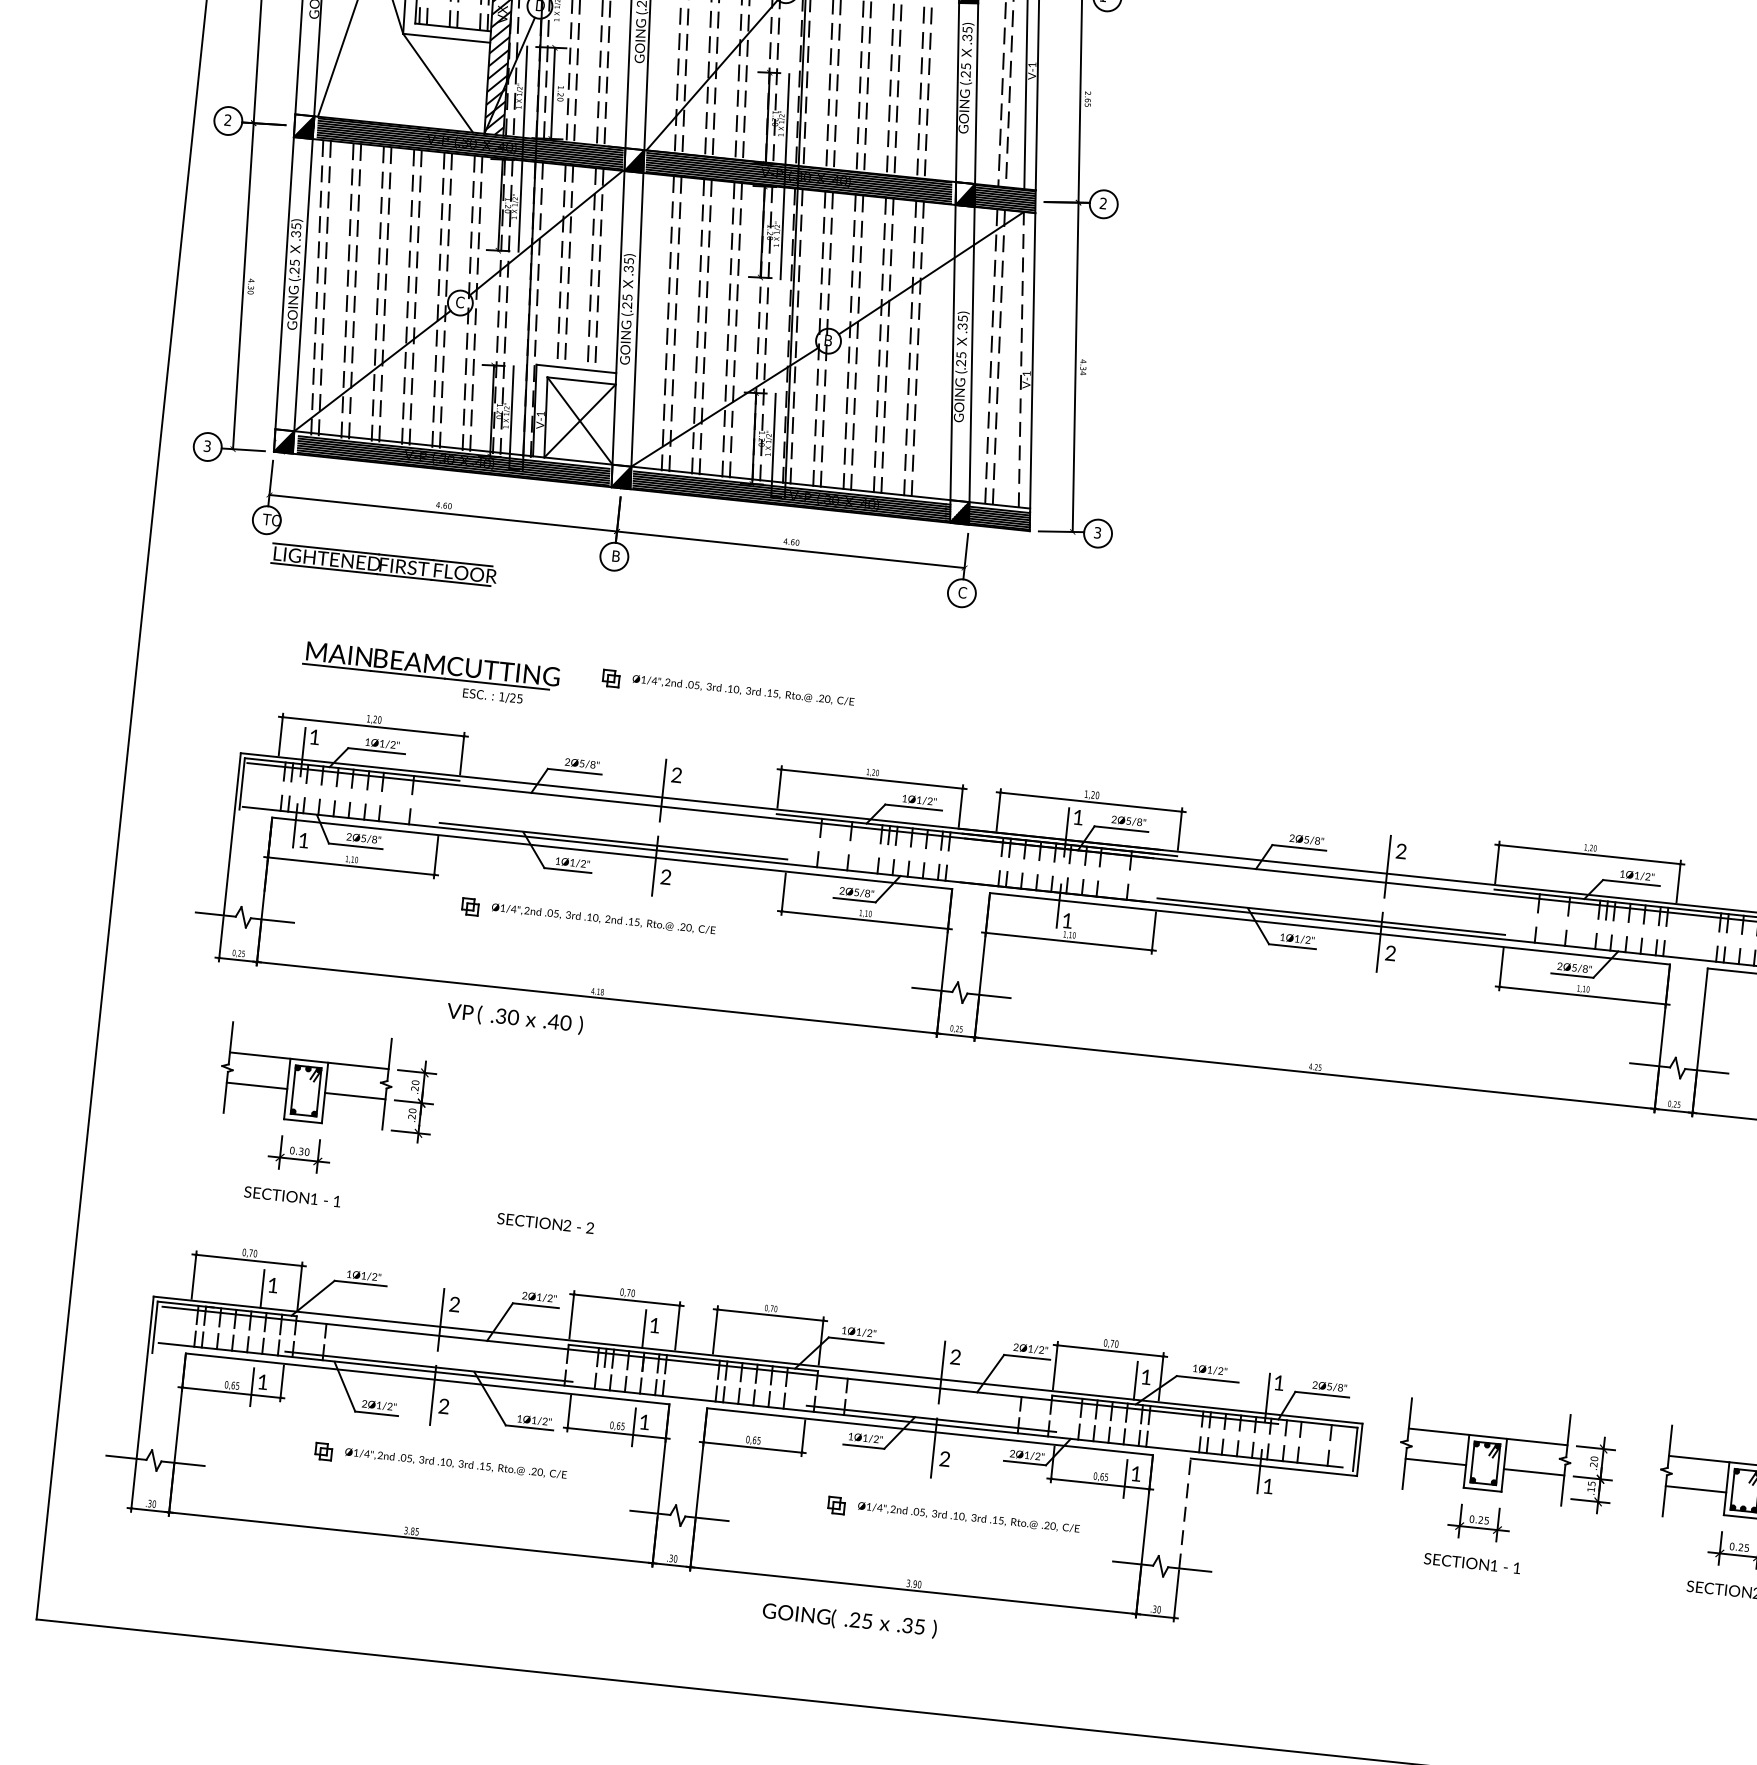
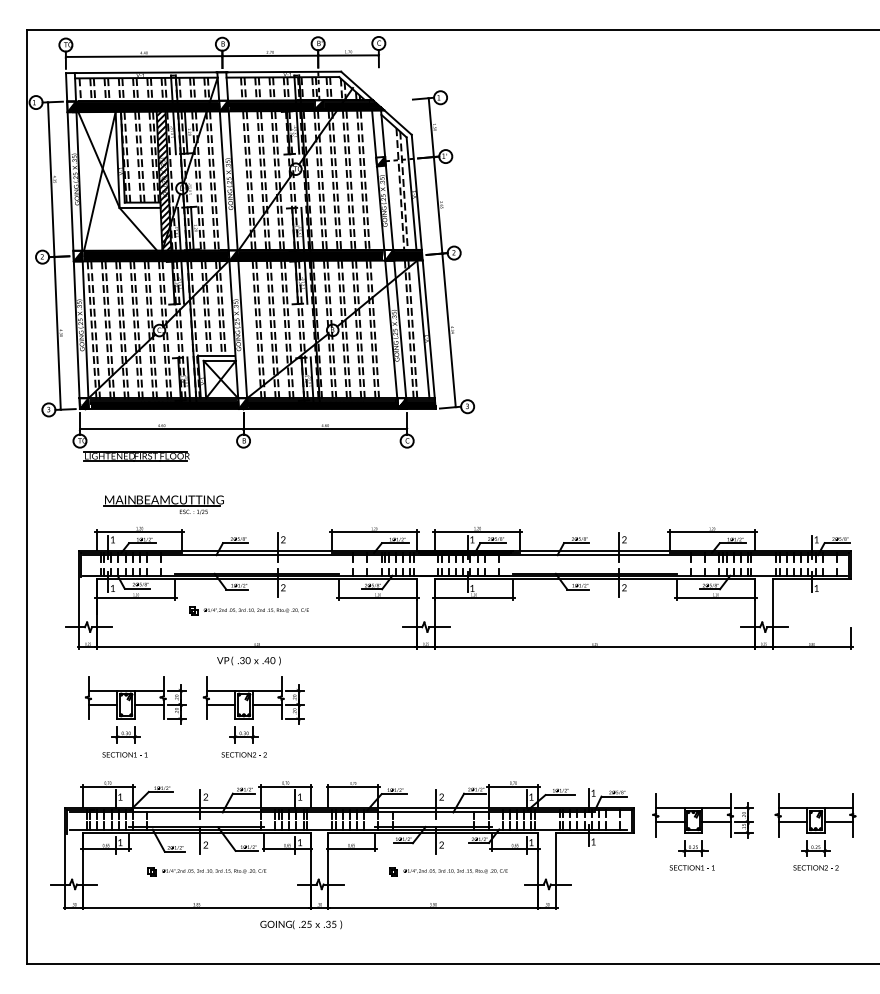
line: (1021, 357) -> (423, 328), dashed -> solid
part: (726, 689) -> (302, 497), removed
text: (514, 1017) -> (248, 660), moved
part: (575, 1129) -> (253, 709), added
line: (1185, 1513) -> (556, 858), dashed -> solid
text: (850, 1619) -> (301, 924), moved

